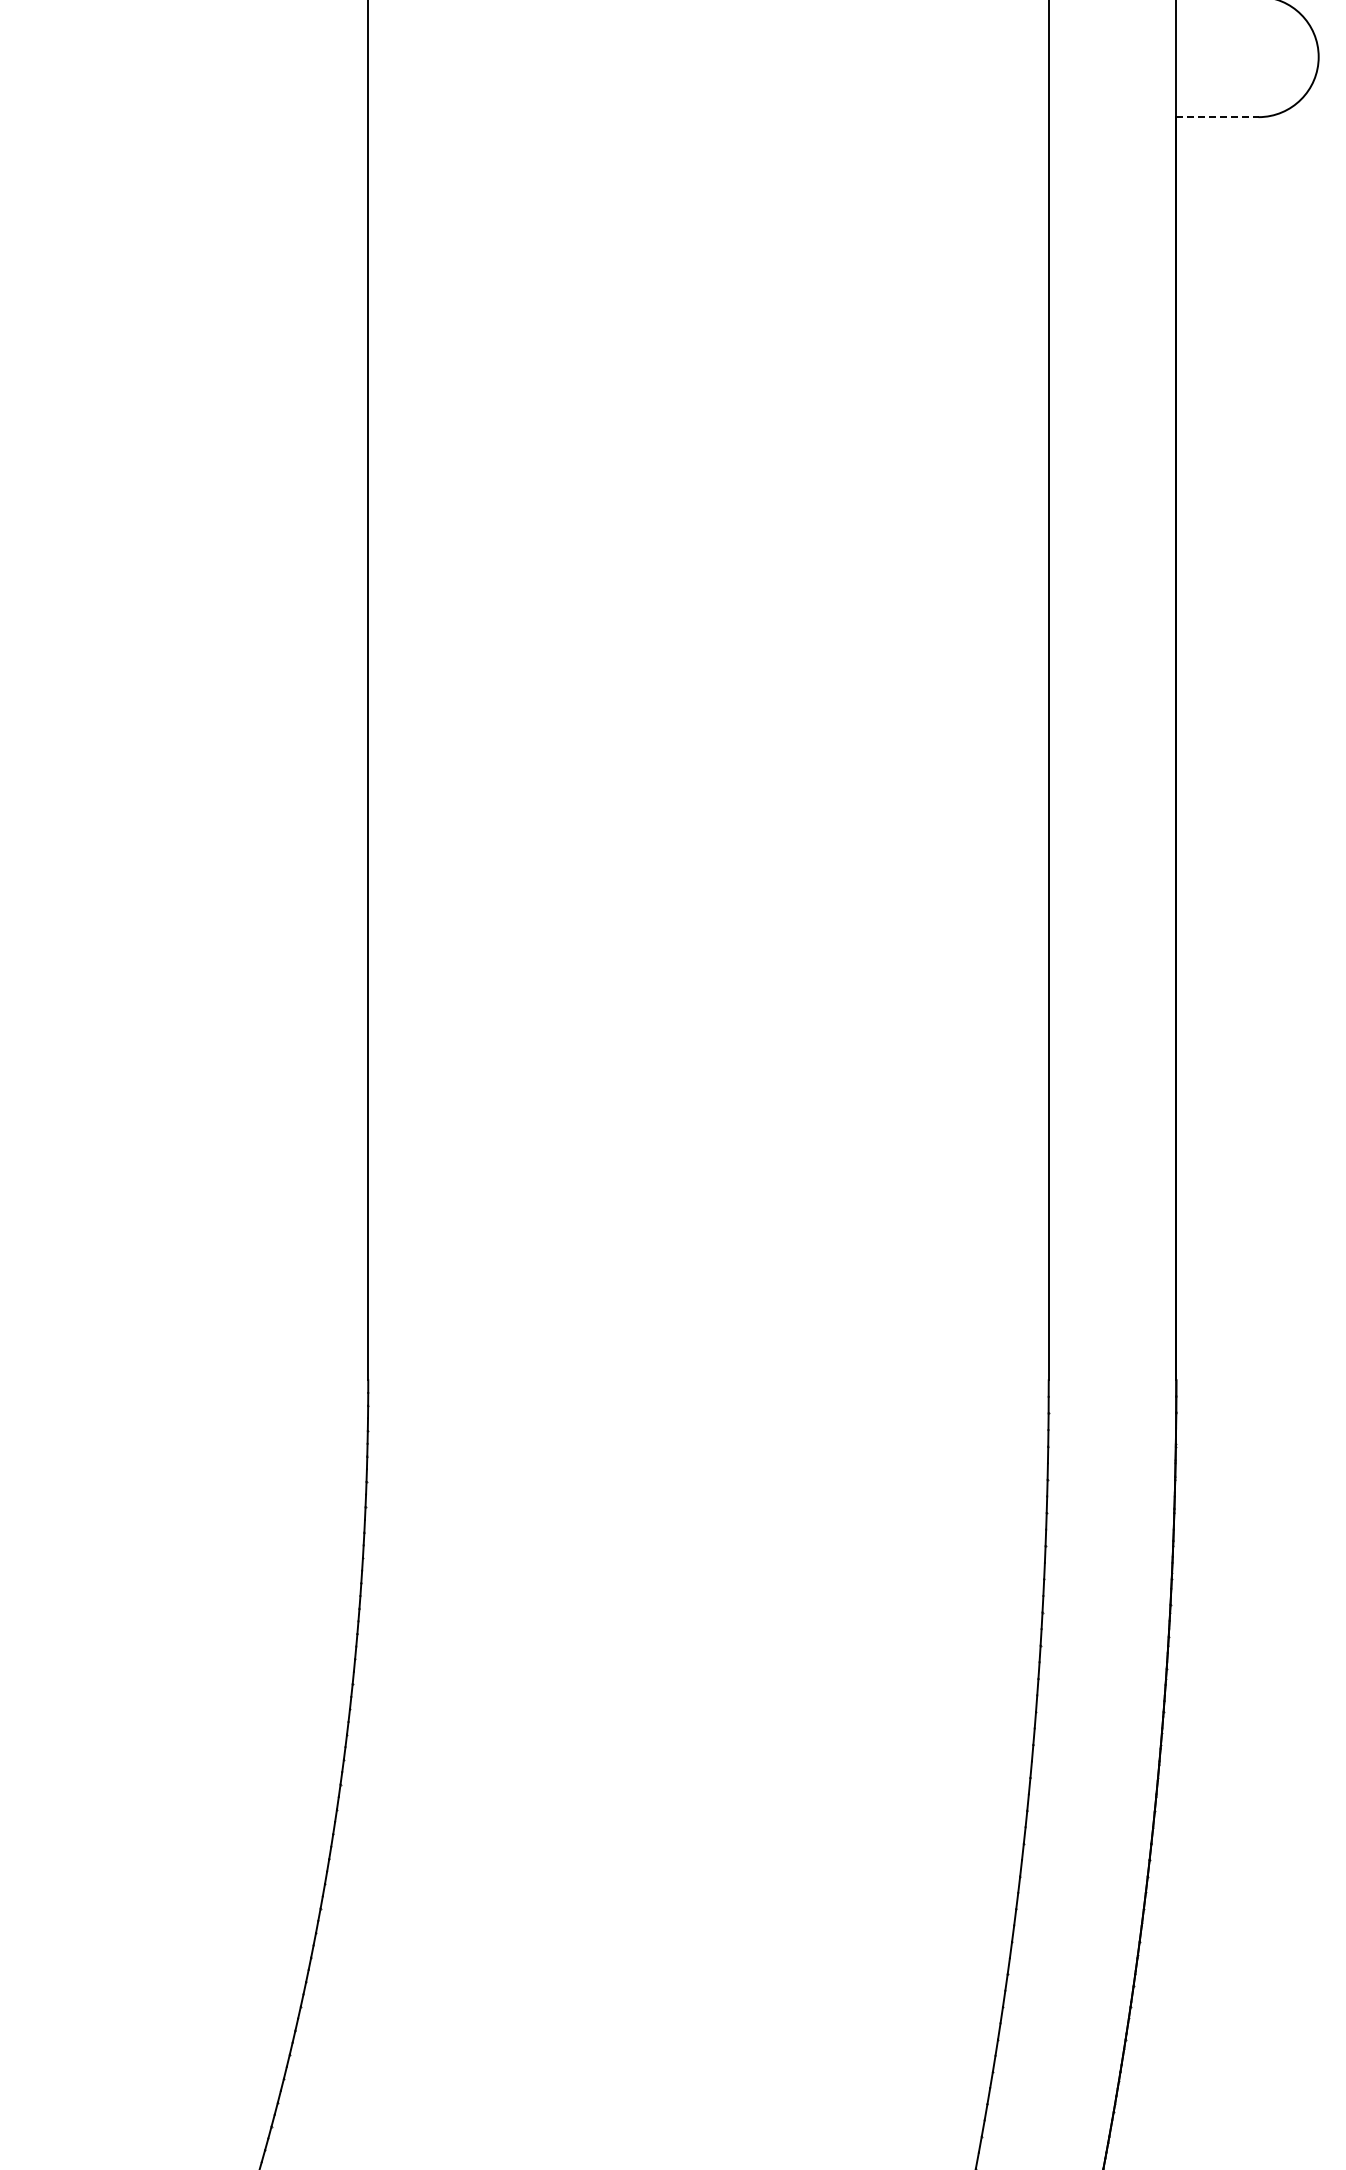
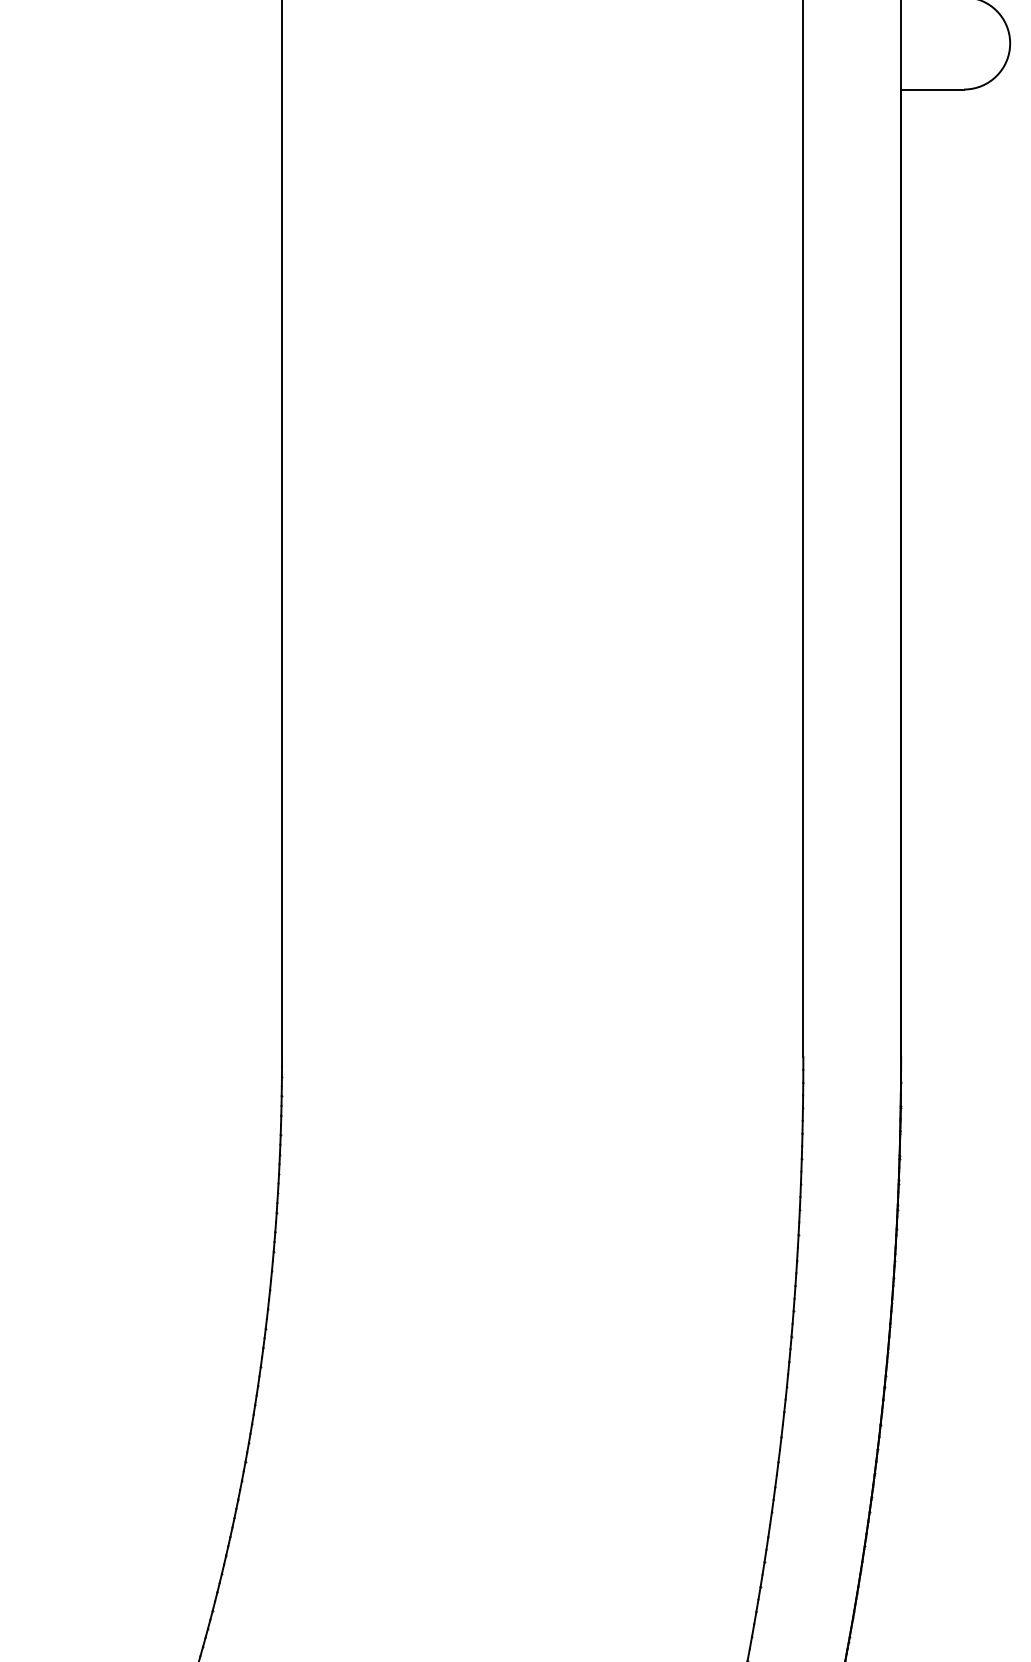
line: (1217, 117) -> (932, 89), dashed -> solid

